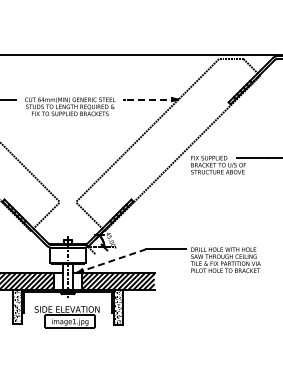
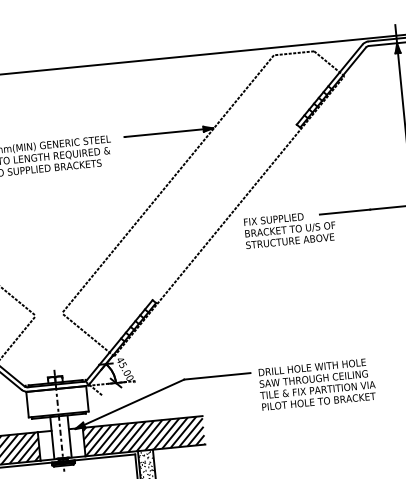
line: (151, 99) -> (169, 132), dashed -> solid
line: (111, 260) -> (129, 403), dashed -> solid

